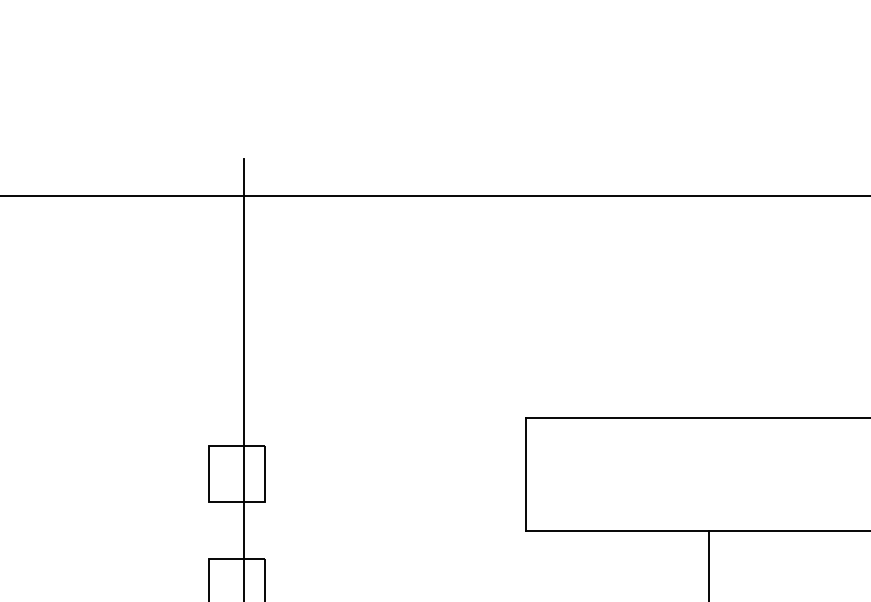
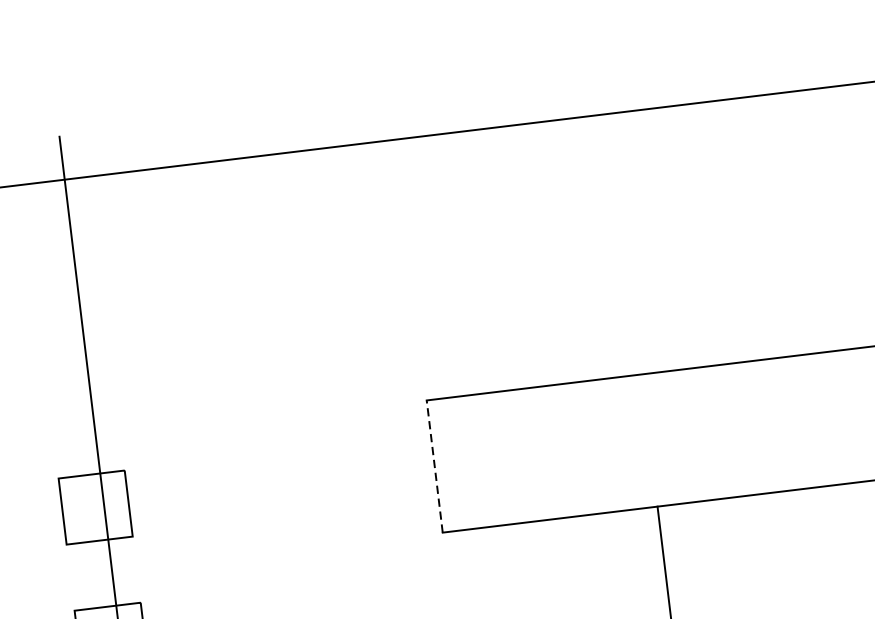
line: (525, 473) -> (434, 465), solid -> dashed

